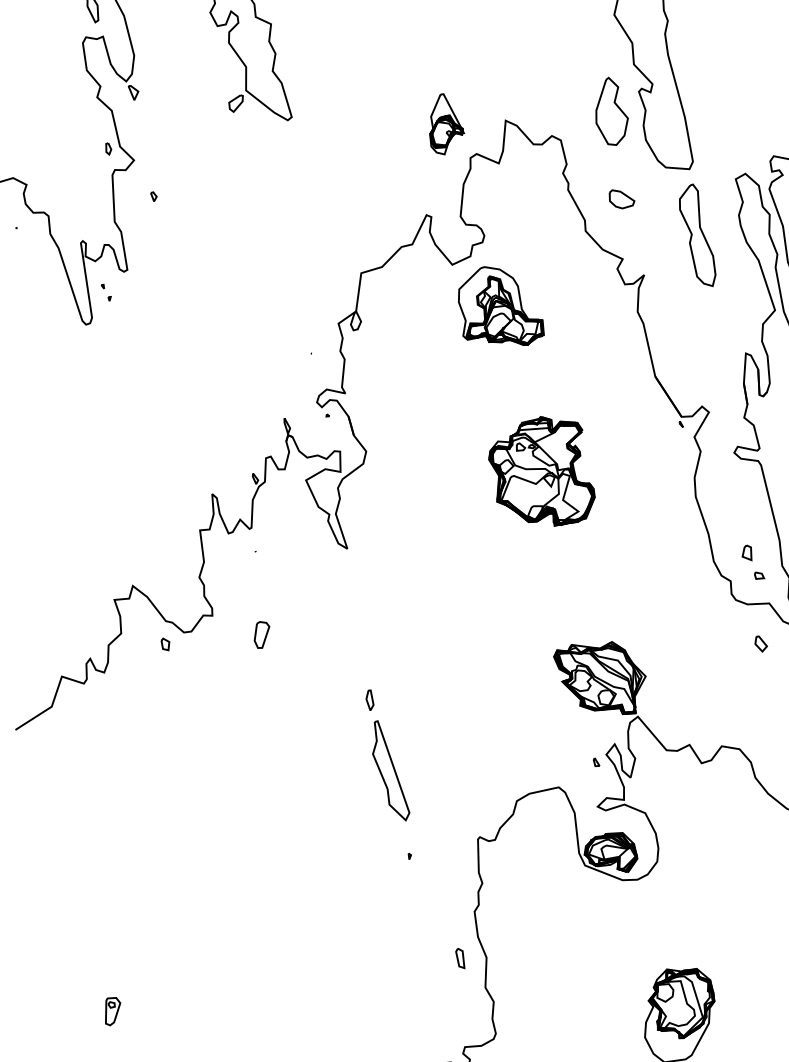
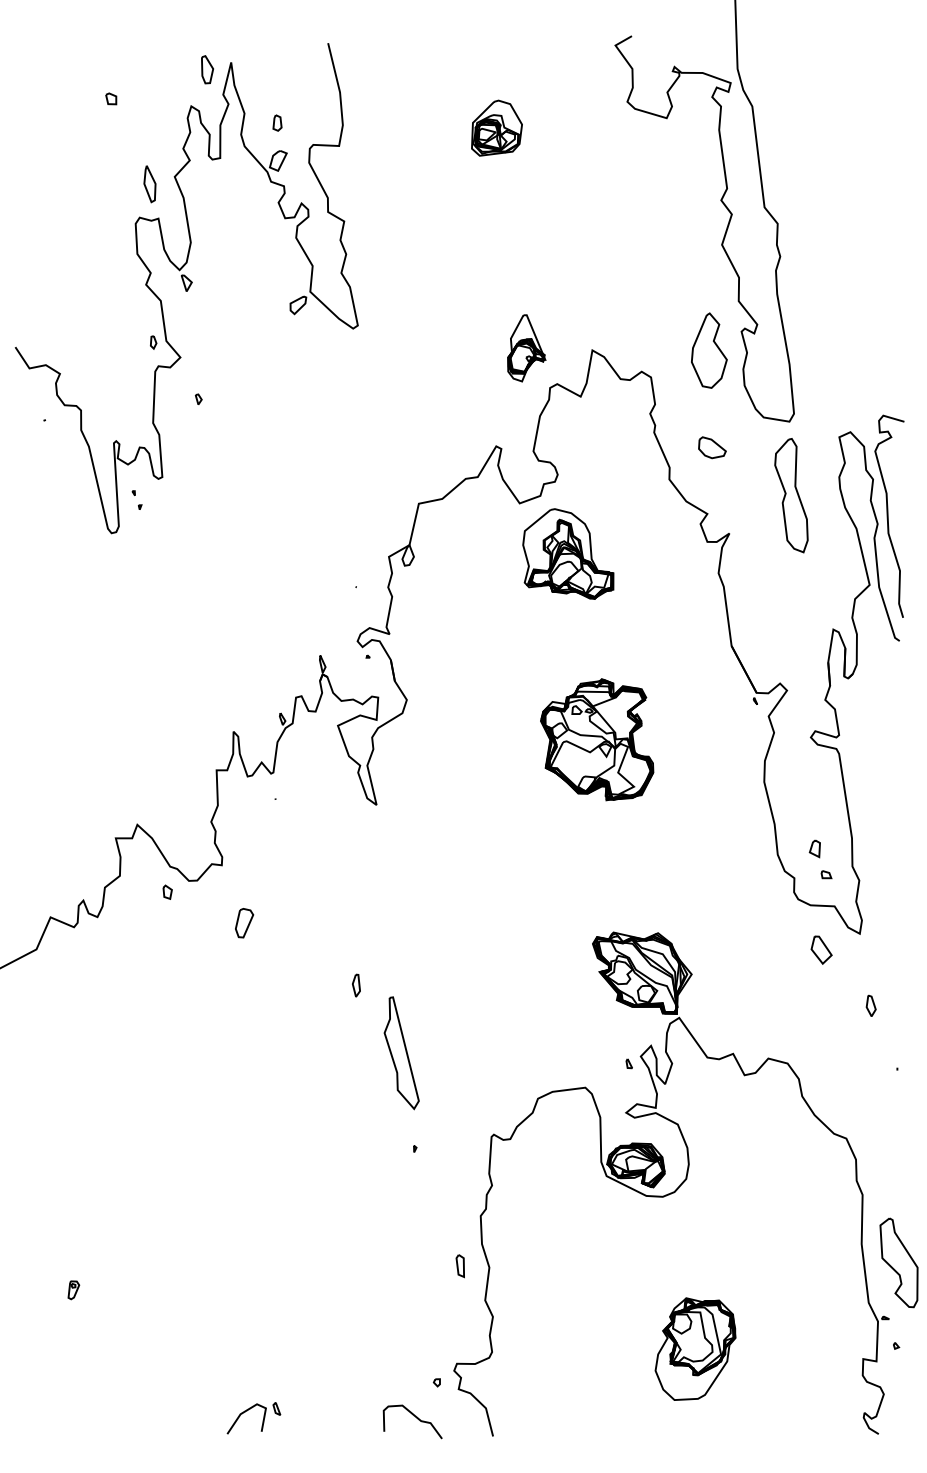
part: (262, 635) -> (244, 923), moved
part: (760, 643) -> (821, 949), size x1.6
part: (369, 700) -> (356, 985), moved
part: (112, 1011) -> (73, 1290), size x0.6

